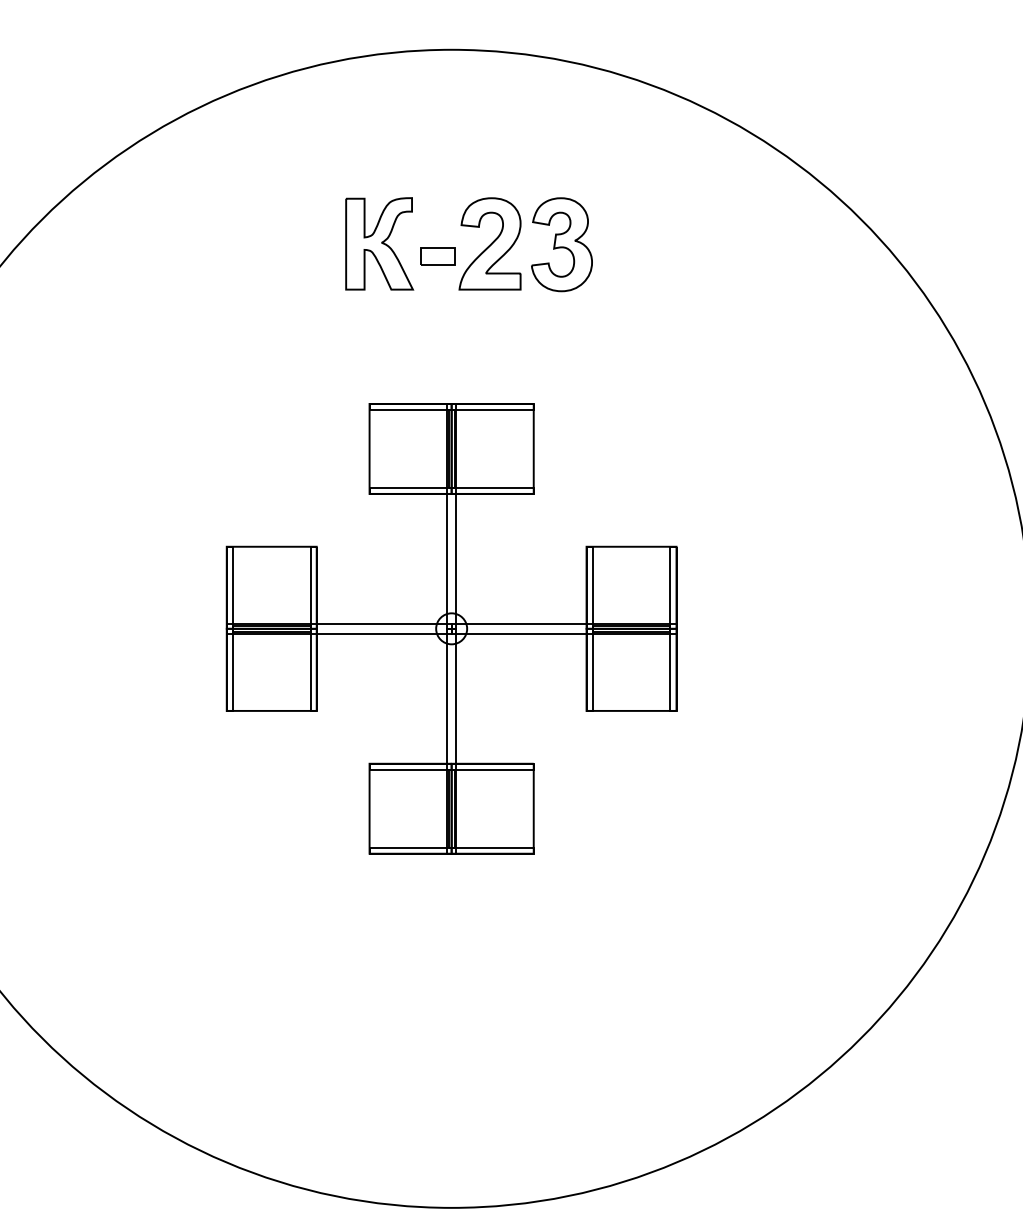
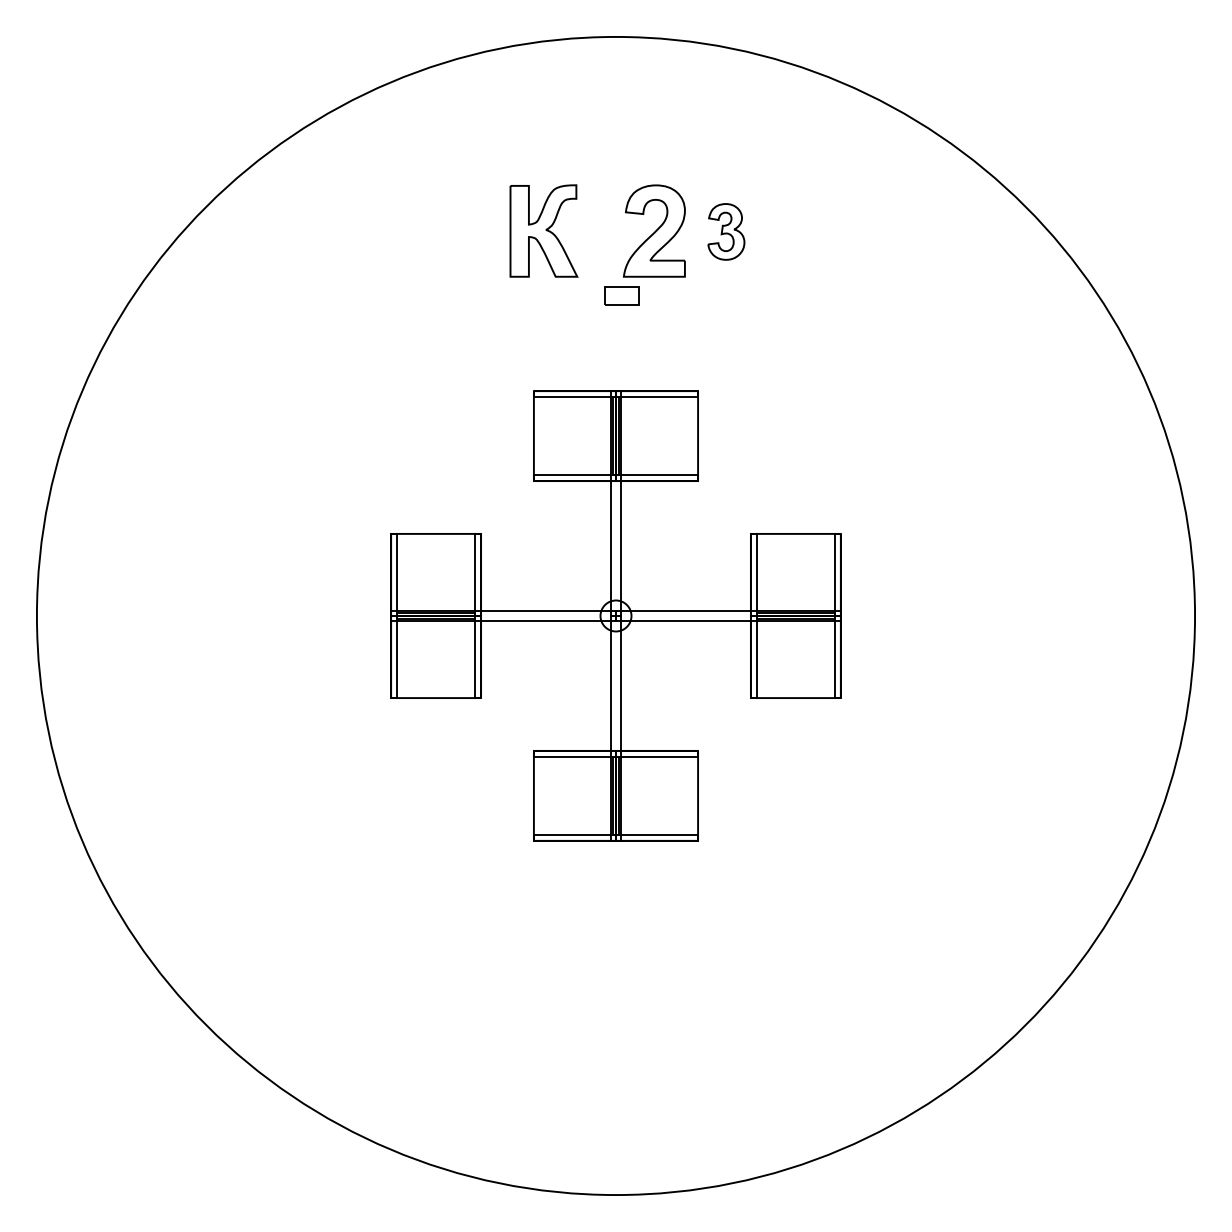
part: (562, 244) -> (726, 231), size x0.6
part: (438, 256) -> (621, 295), moved

